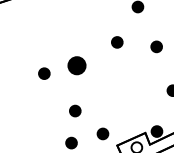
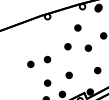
part: (76, 65) -> (47, 59), size x0.62
part: (116, 95) -> (68, 74), added

